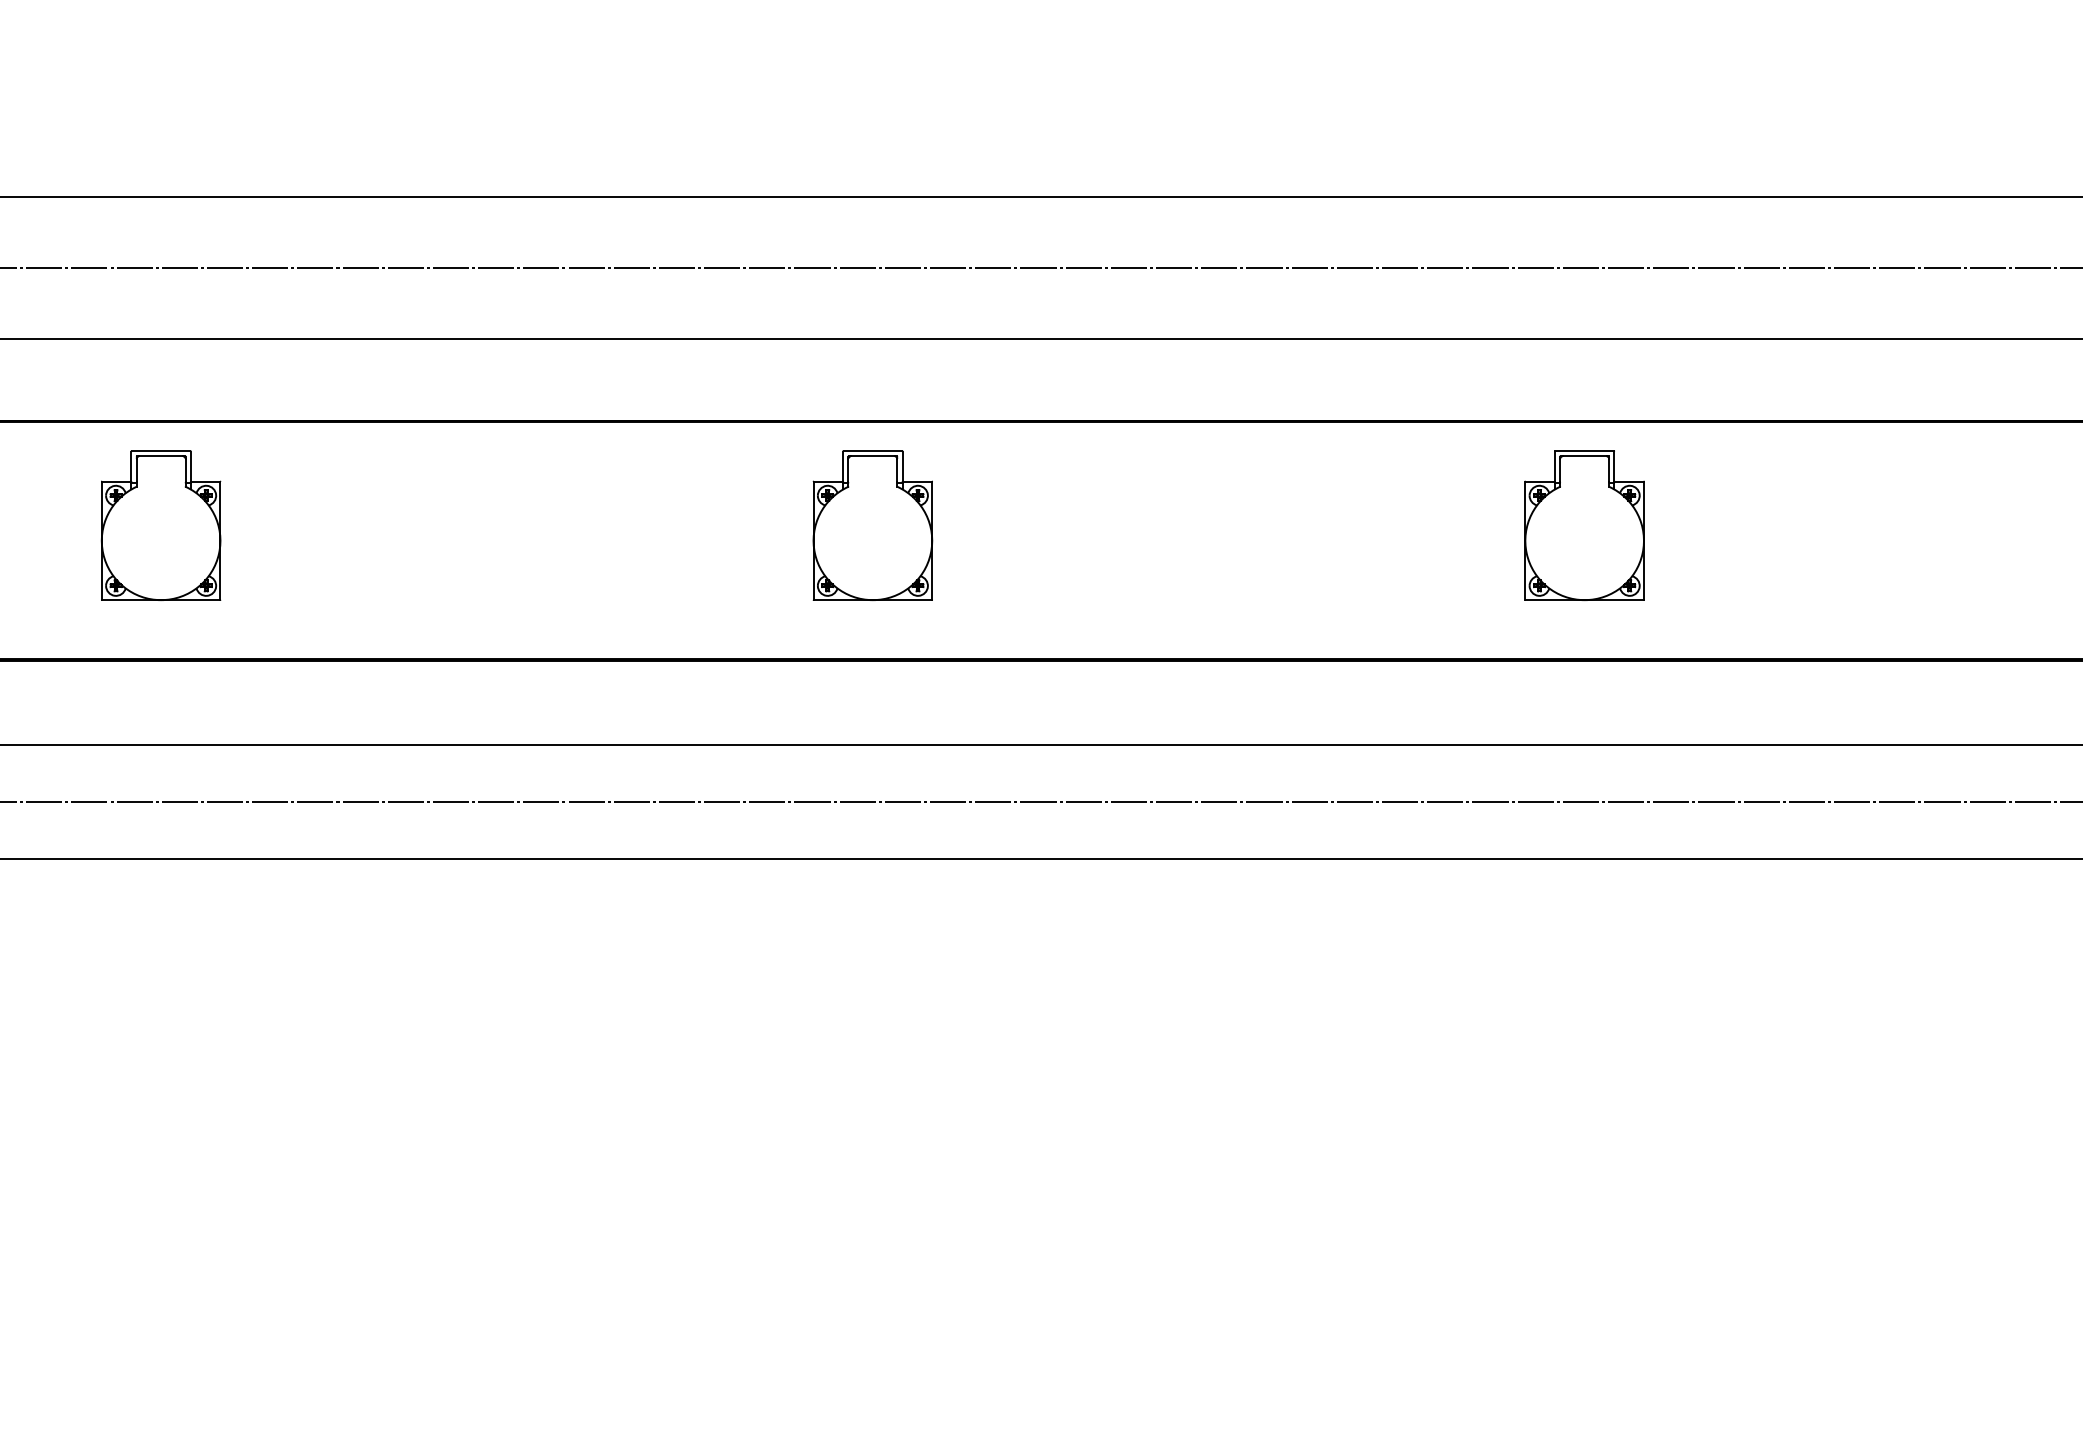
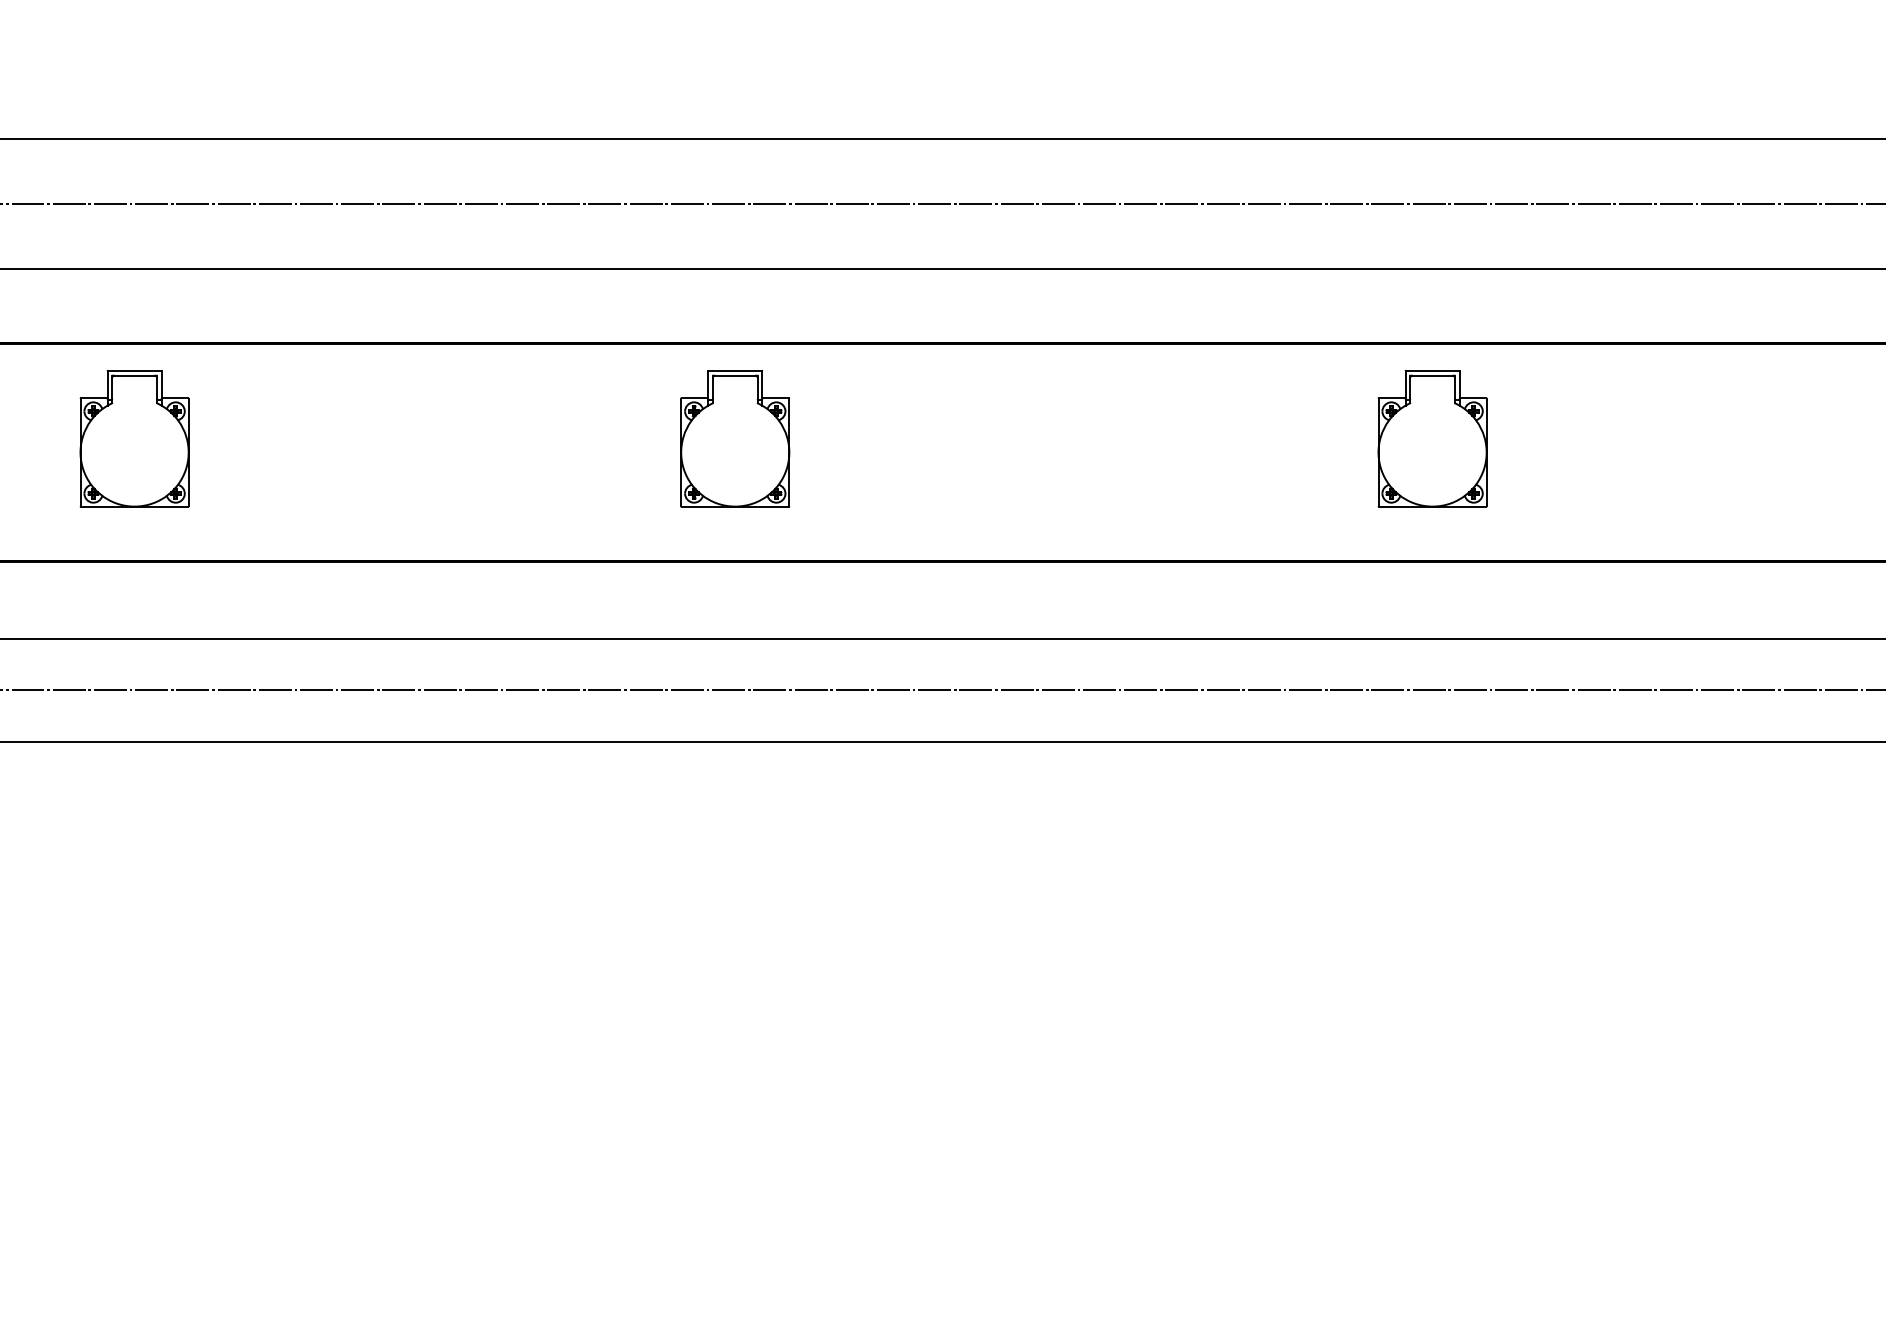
part: (872, 525) -> (734, 438), moved

